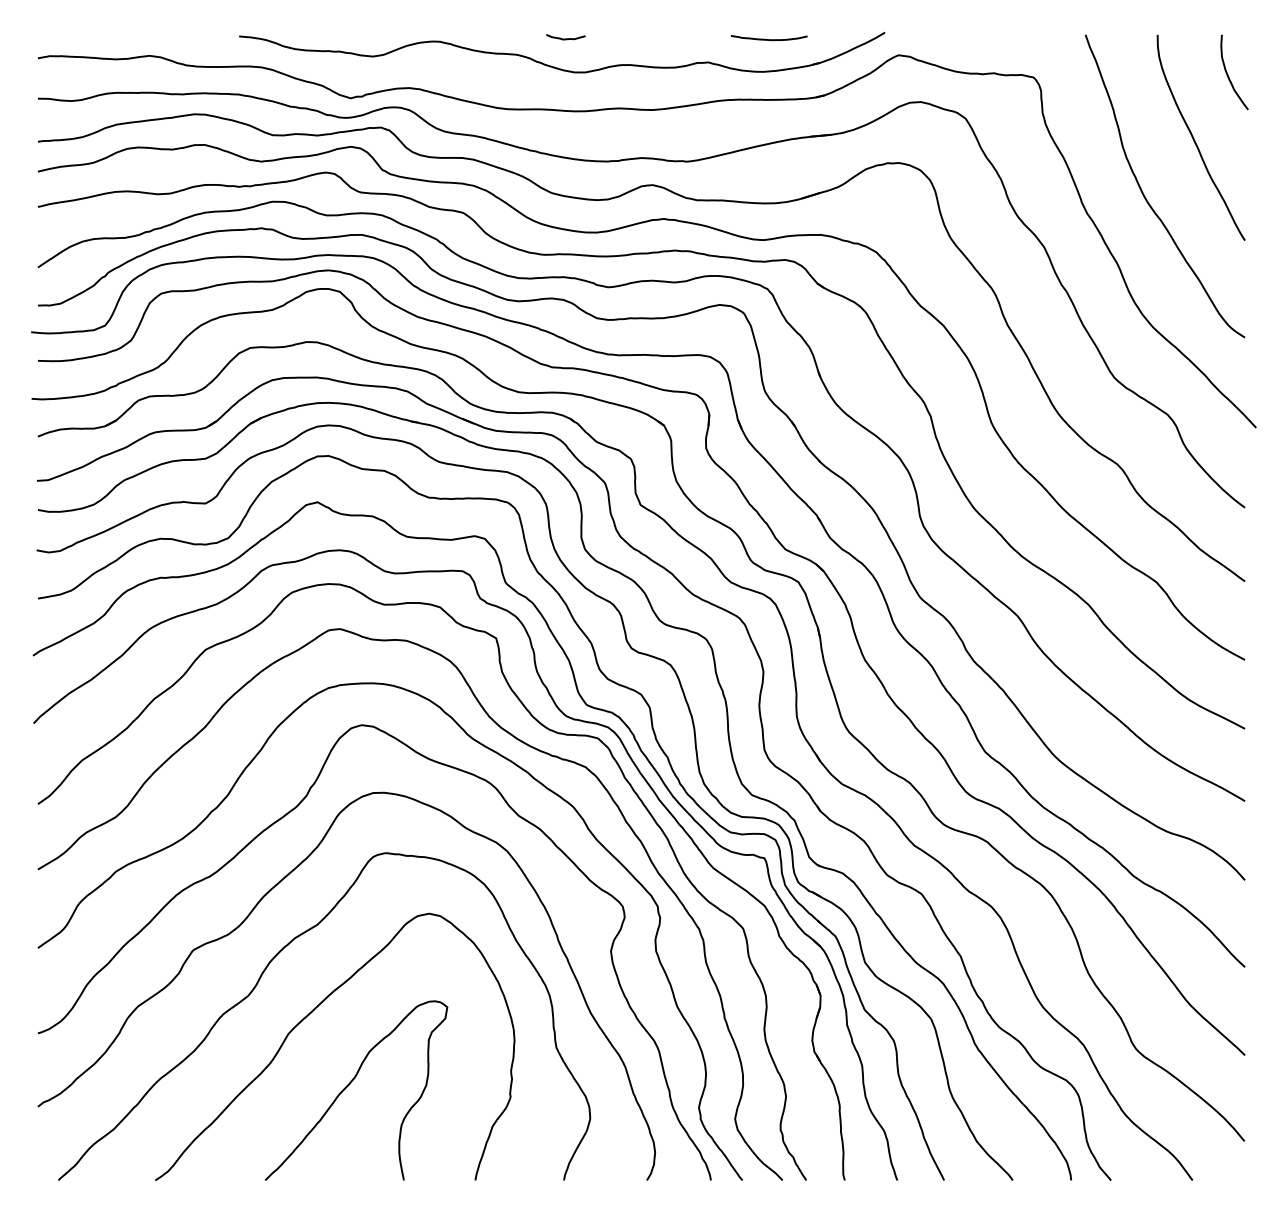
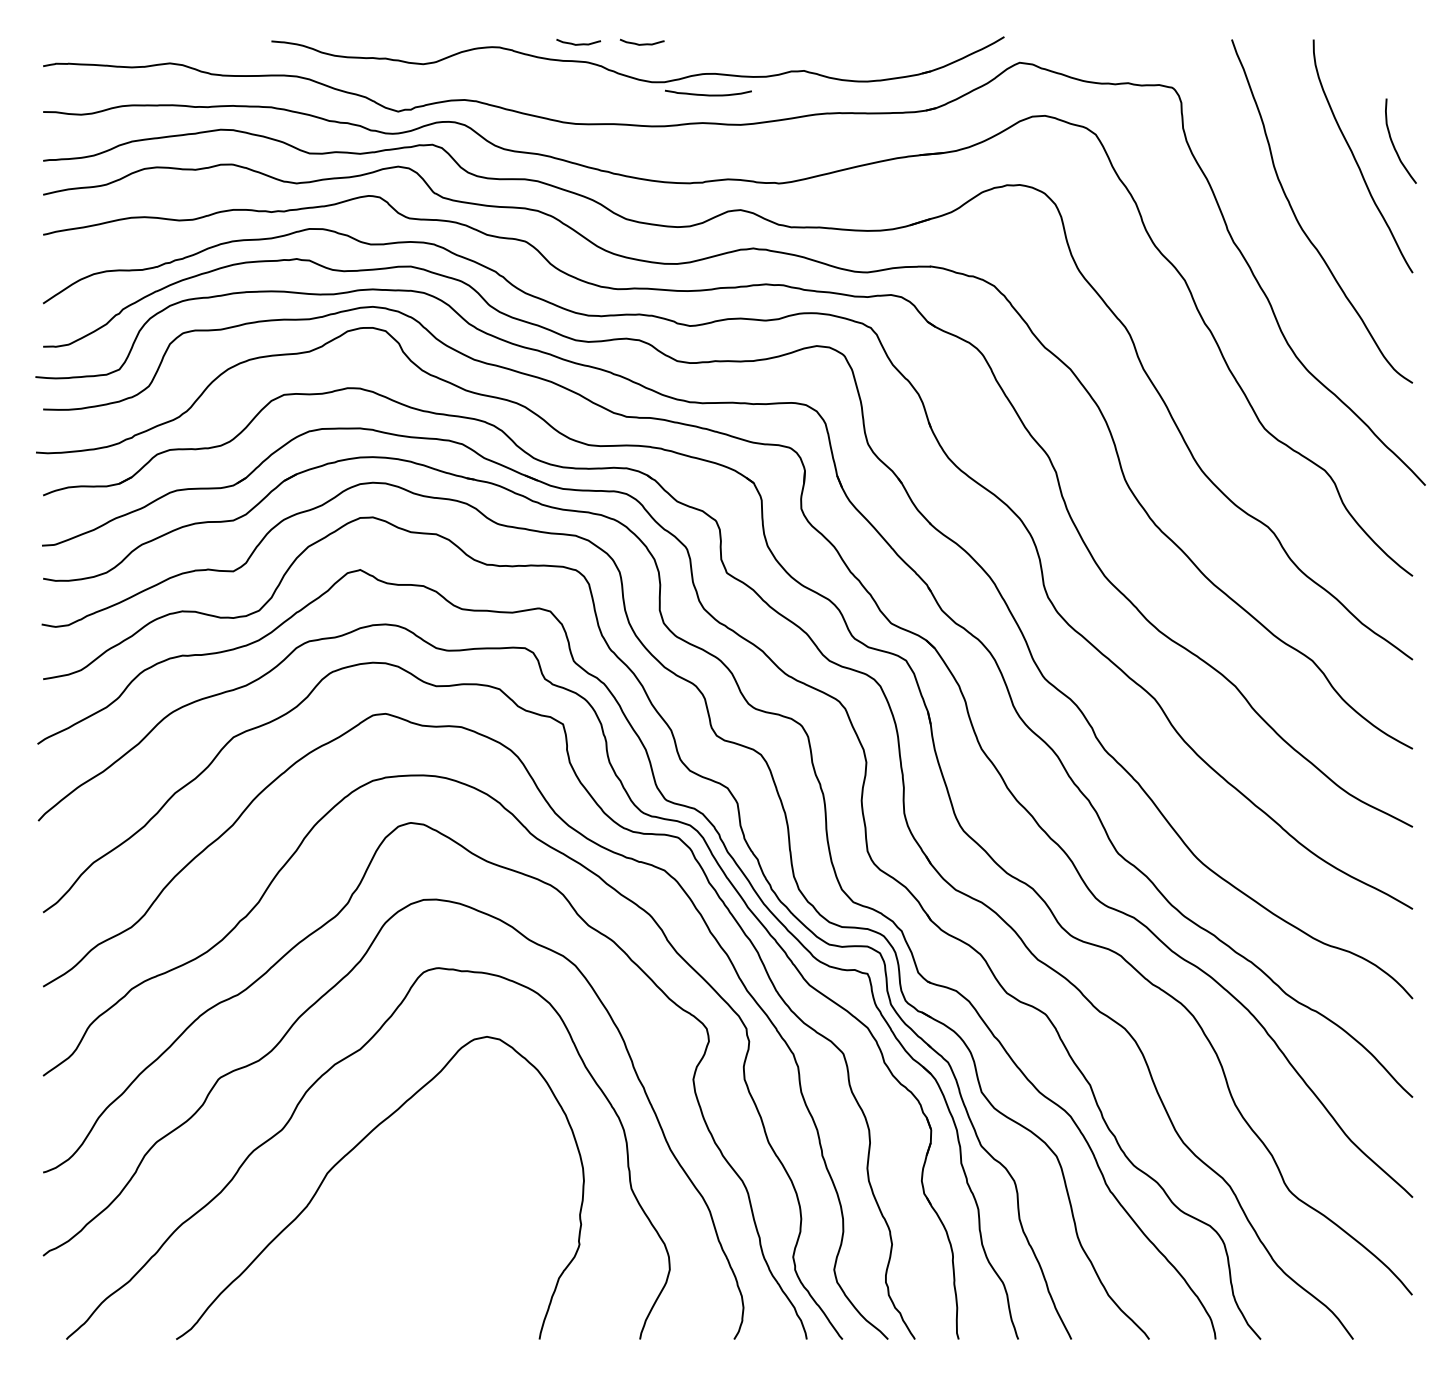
curve: (509, 38) -> (578, 43), added
curve: (768, 39) -> (707, 94), moved
curve: (1228, 74) -> (1394, 143), moved
curve: (350, 1084) -> (397, 1230), removed

